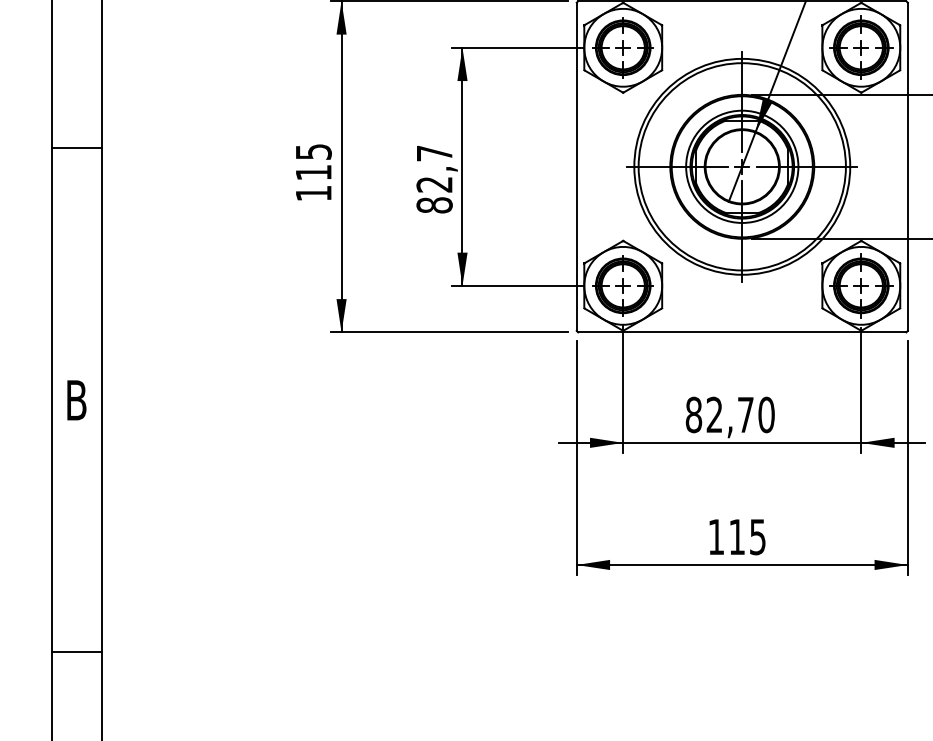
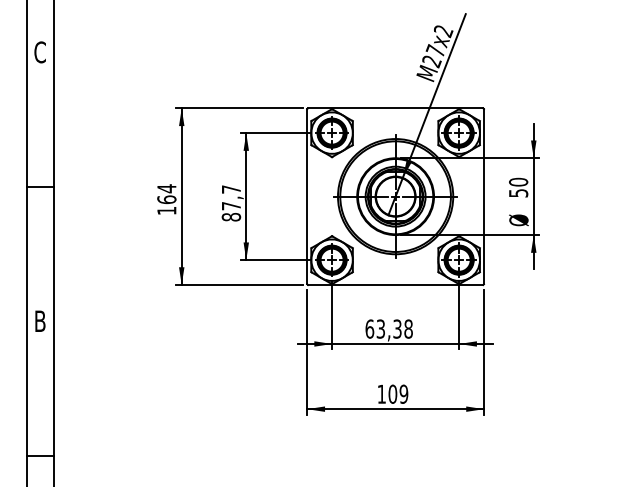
text: (313, 162) -> (166, 194), 115 -> 164
text: (432, 185) -> (230, 206), 82,7 -> 87,7
text: (728, 413) -> (388, 328), 82,70 -> 63,38
text: (747, 535) -> (398, 393), 115 -> 109

